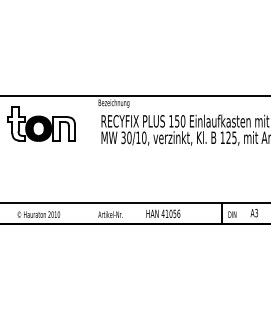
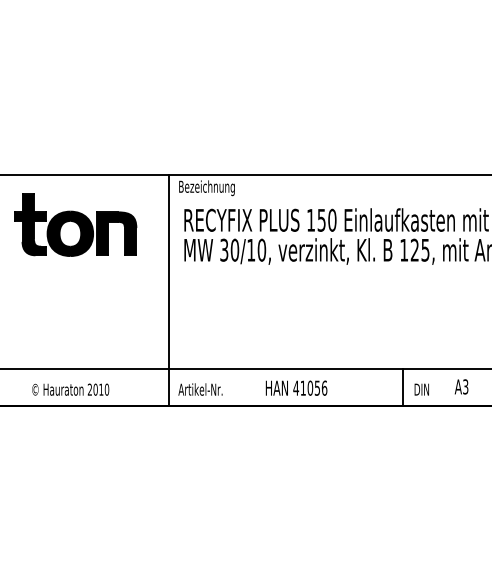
fill: (16, 123) -> (30, 224), added
fill: (64, 128) -> (117, 233), added
line: (93, 159) -> (169, 289), added

